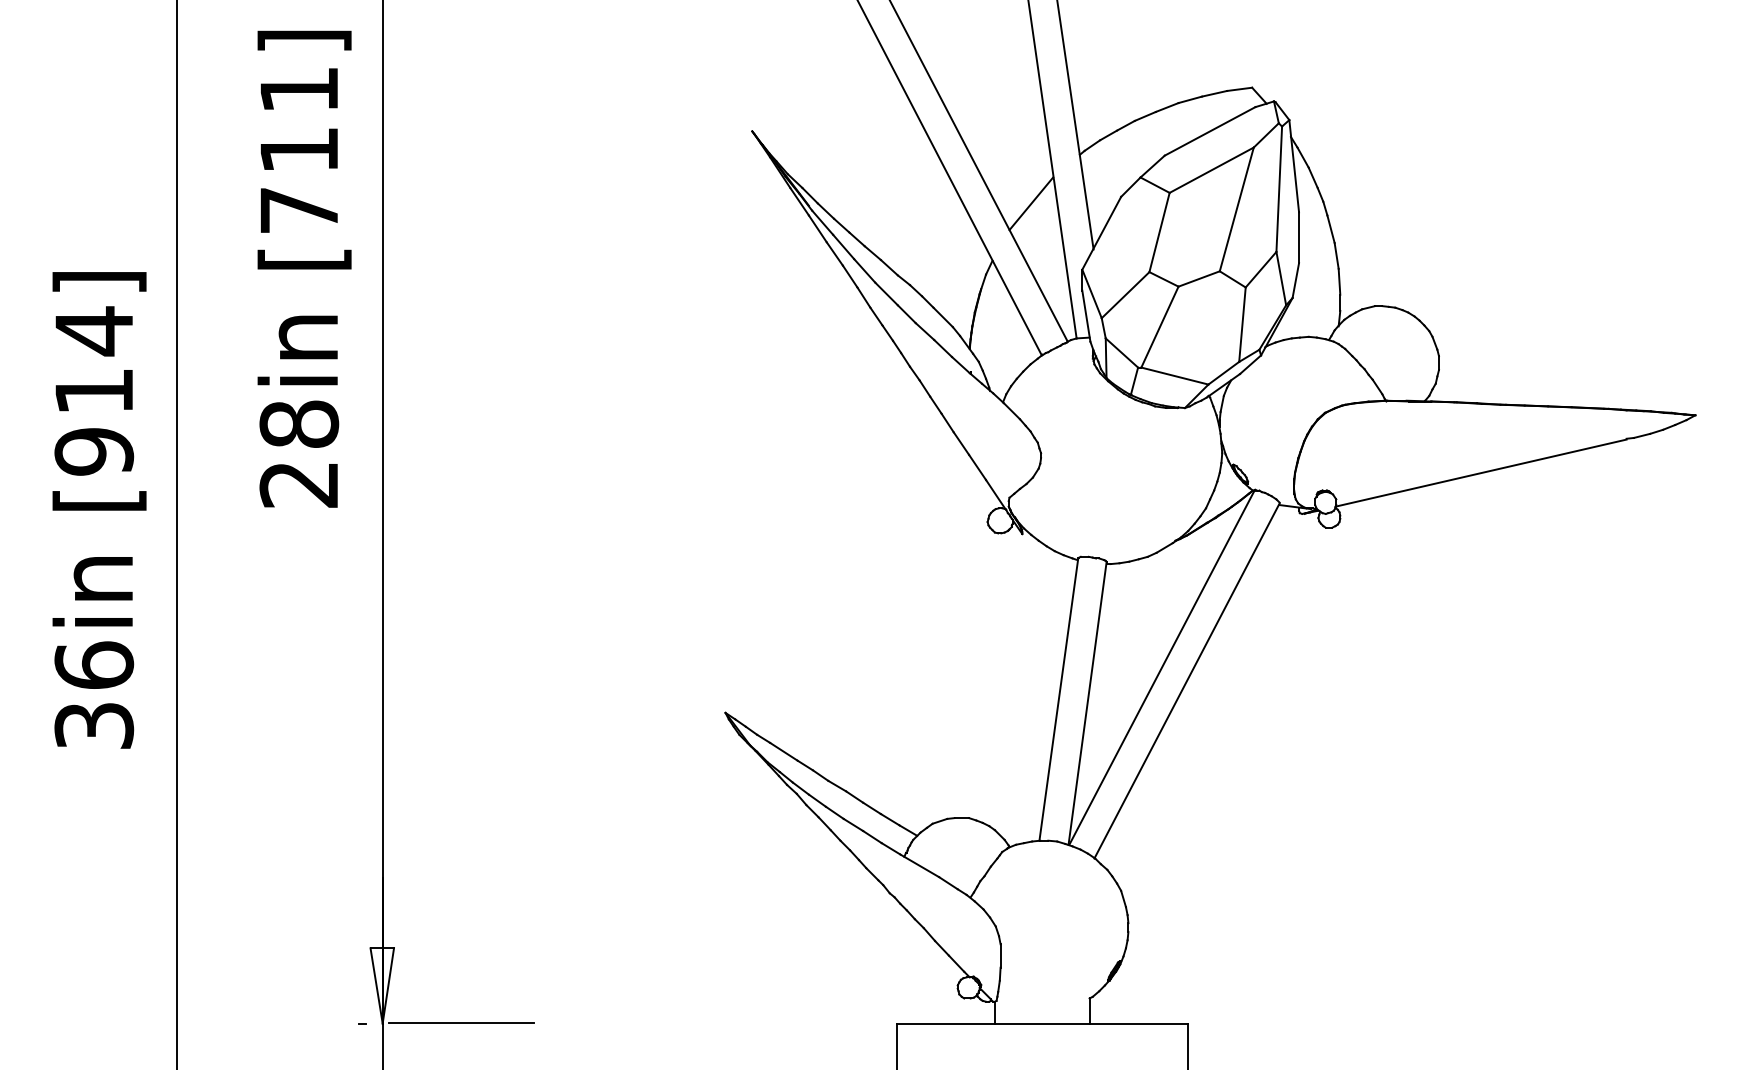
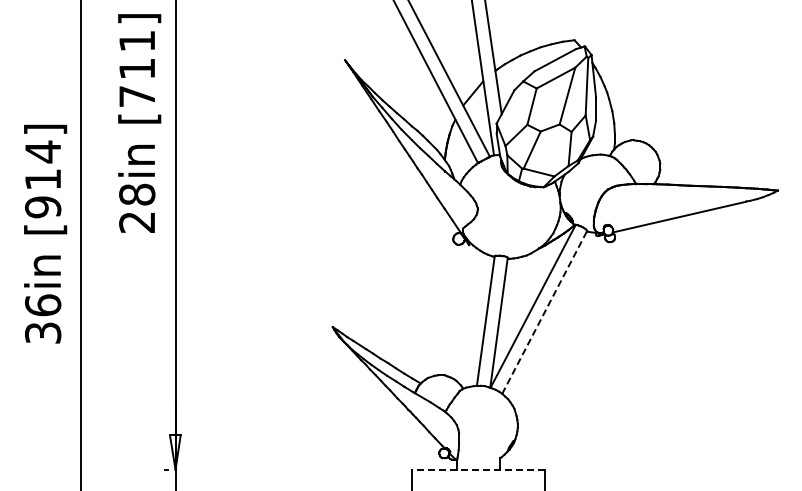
line: (1186, 680) -> (544, 312), solid -> dashed
line: (461, 1023) -> (211, 469), removed
line: (1042, 1023) -> (478, 469), solid -> dashed

